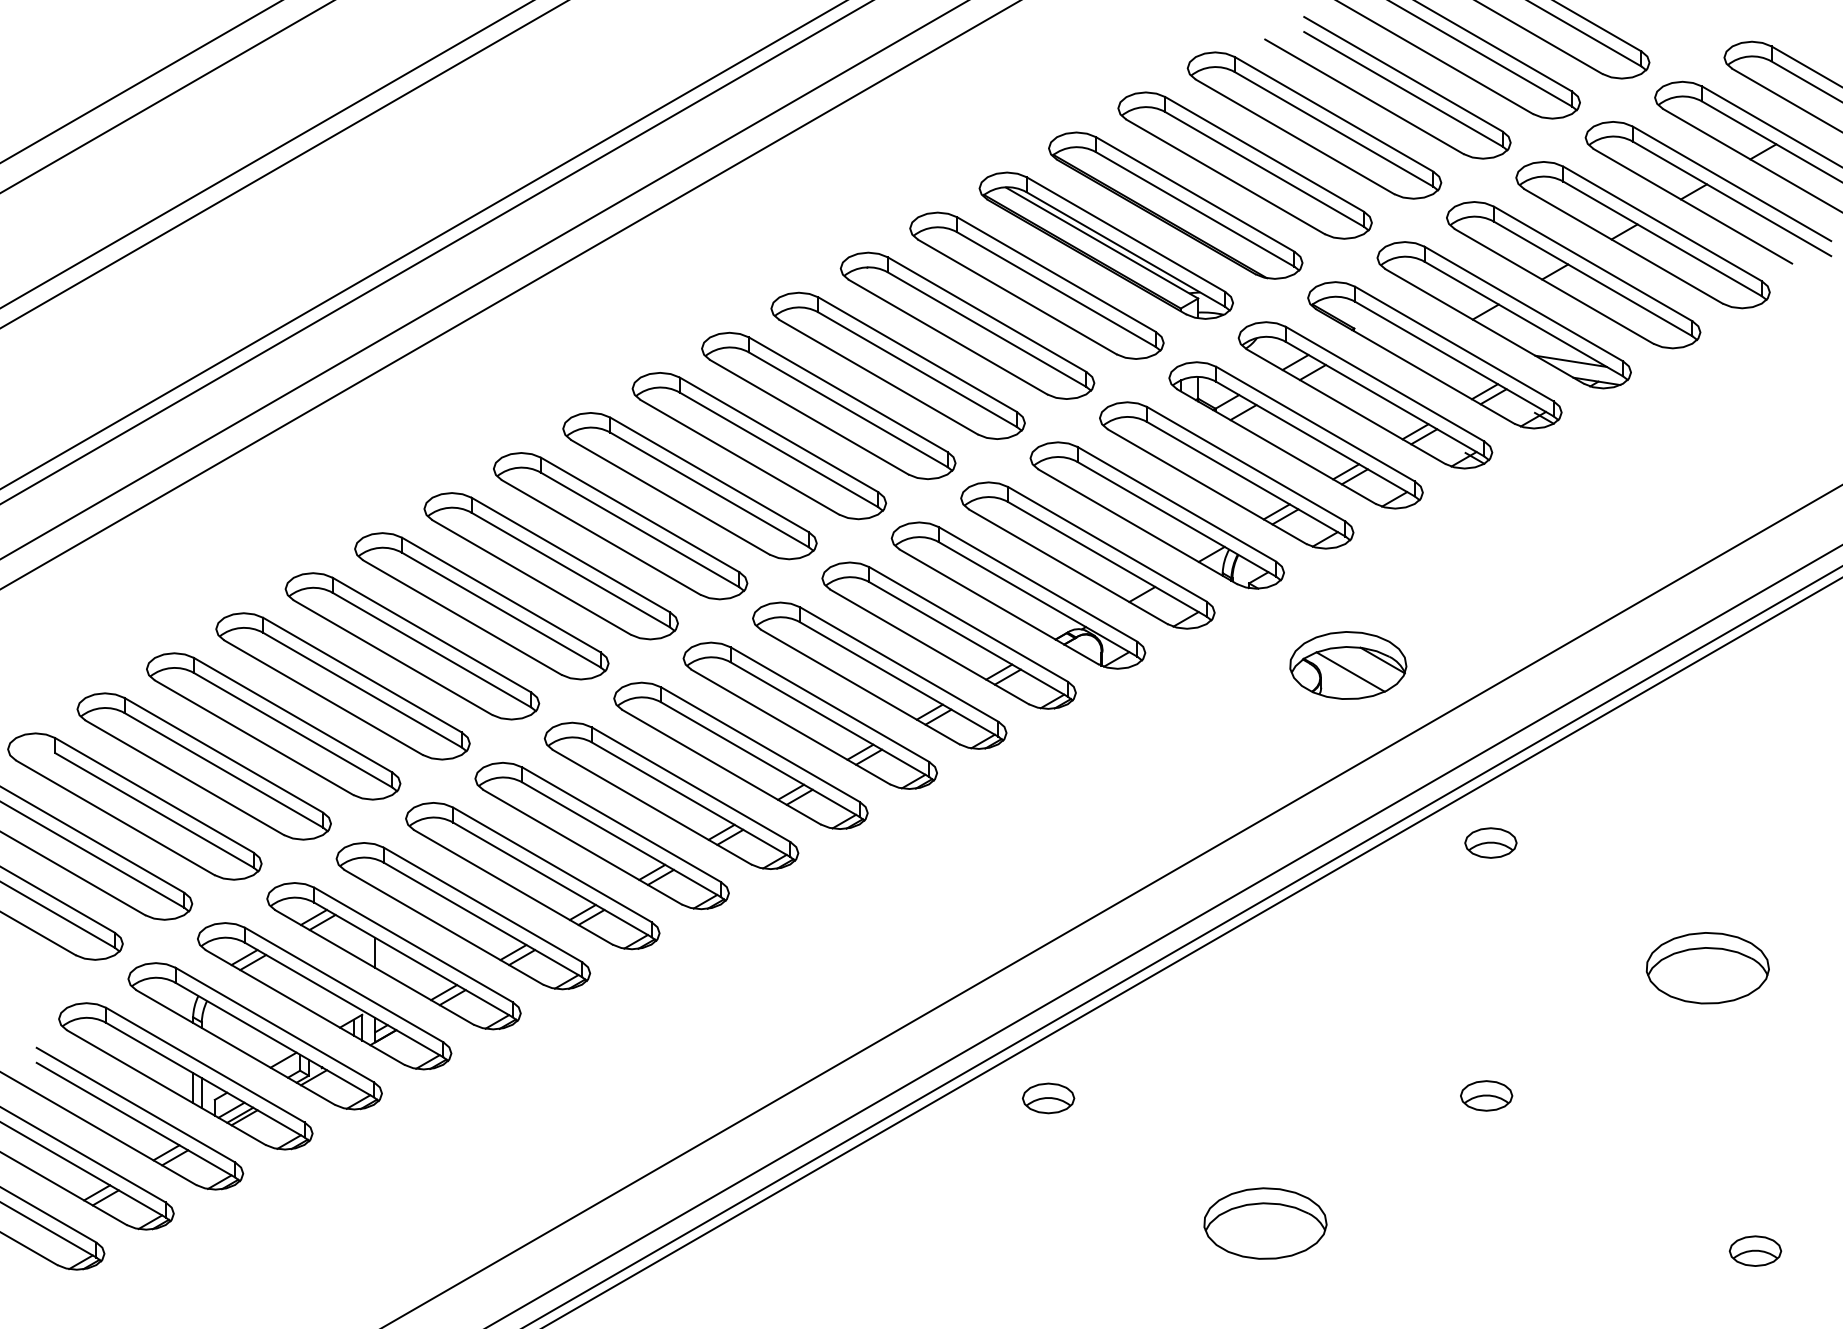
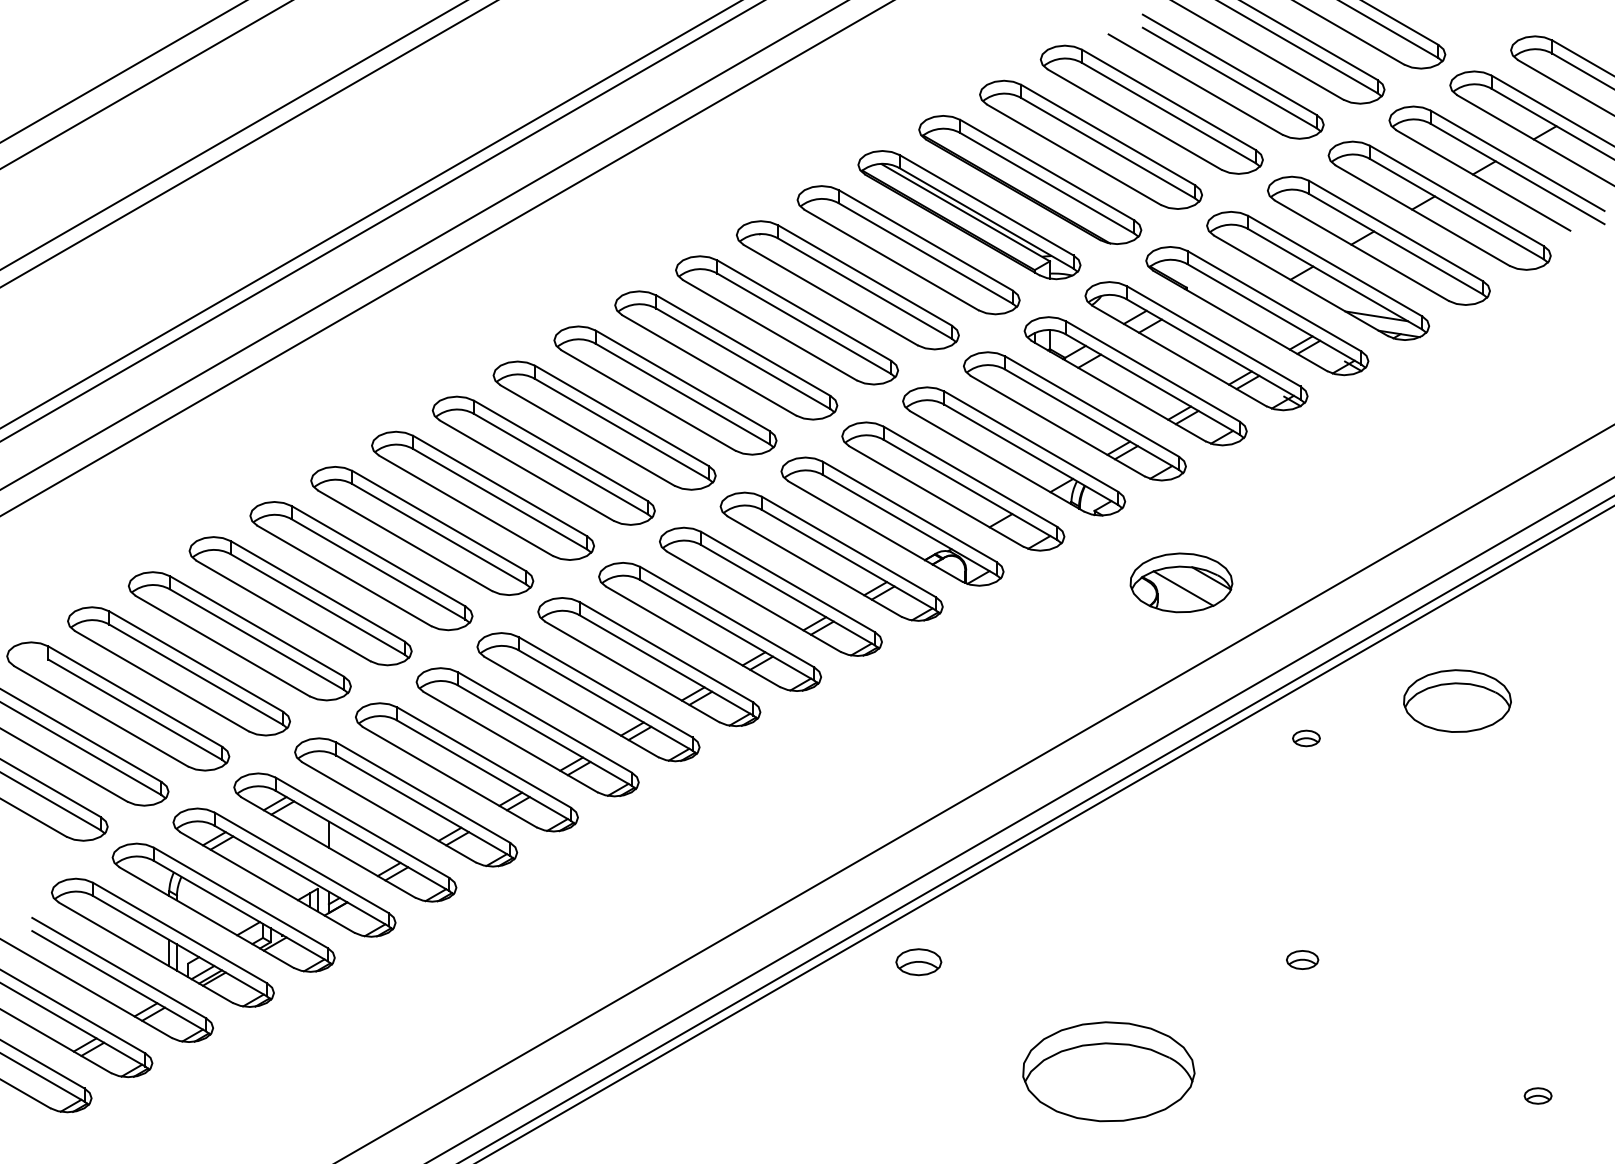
part: (1491, 843) -> (1306, 738), size x0.6
part: (1707, 967) -> (1457, 700), moved
part: (1486, 1095) -> (1302, 959), size x0.7
part: (1265, 1223) -> (1108, 1071), size x1.6
part: (1754, 1250) -> (1537, 1095), size x0.6

